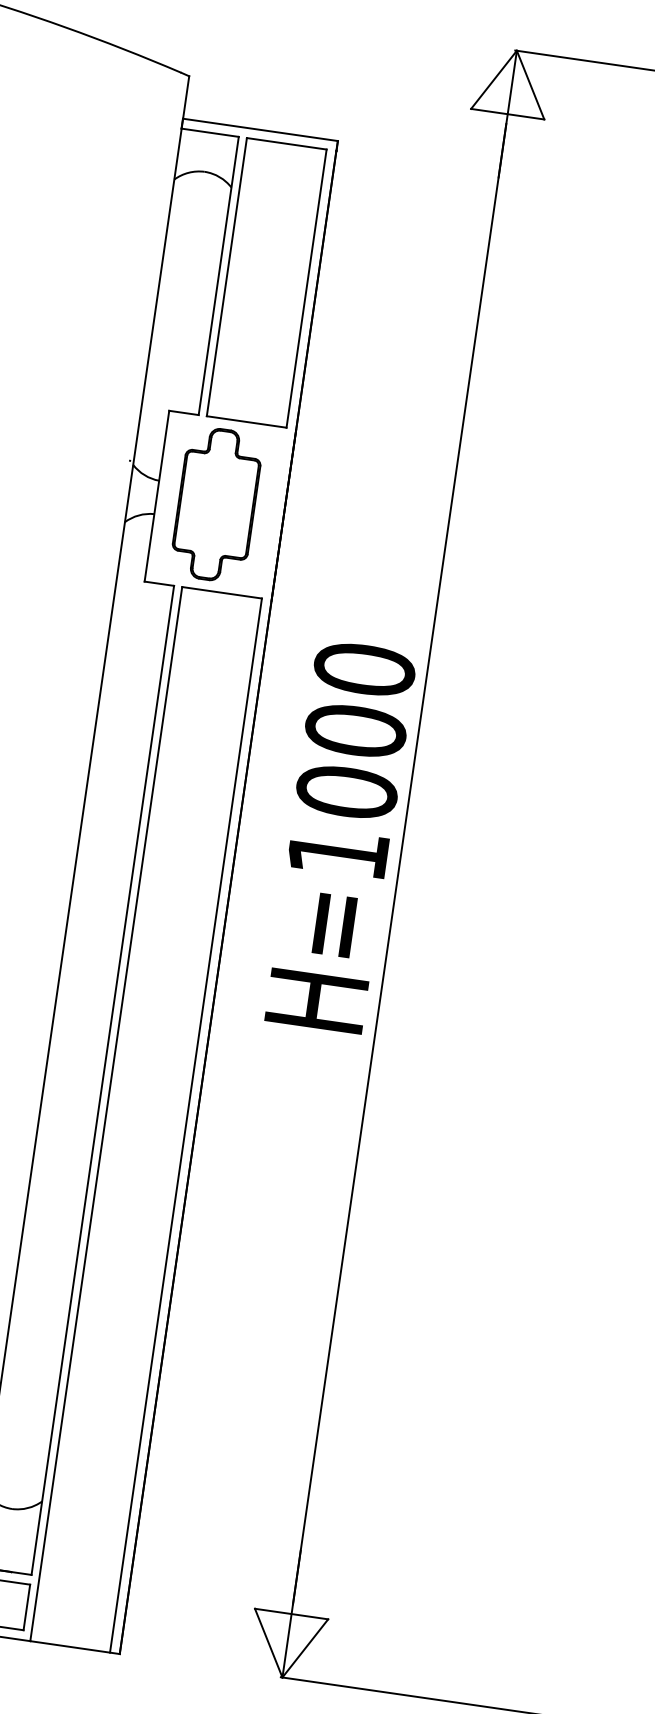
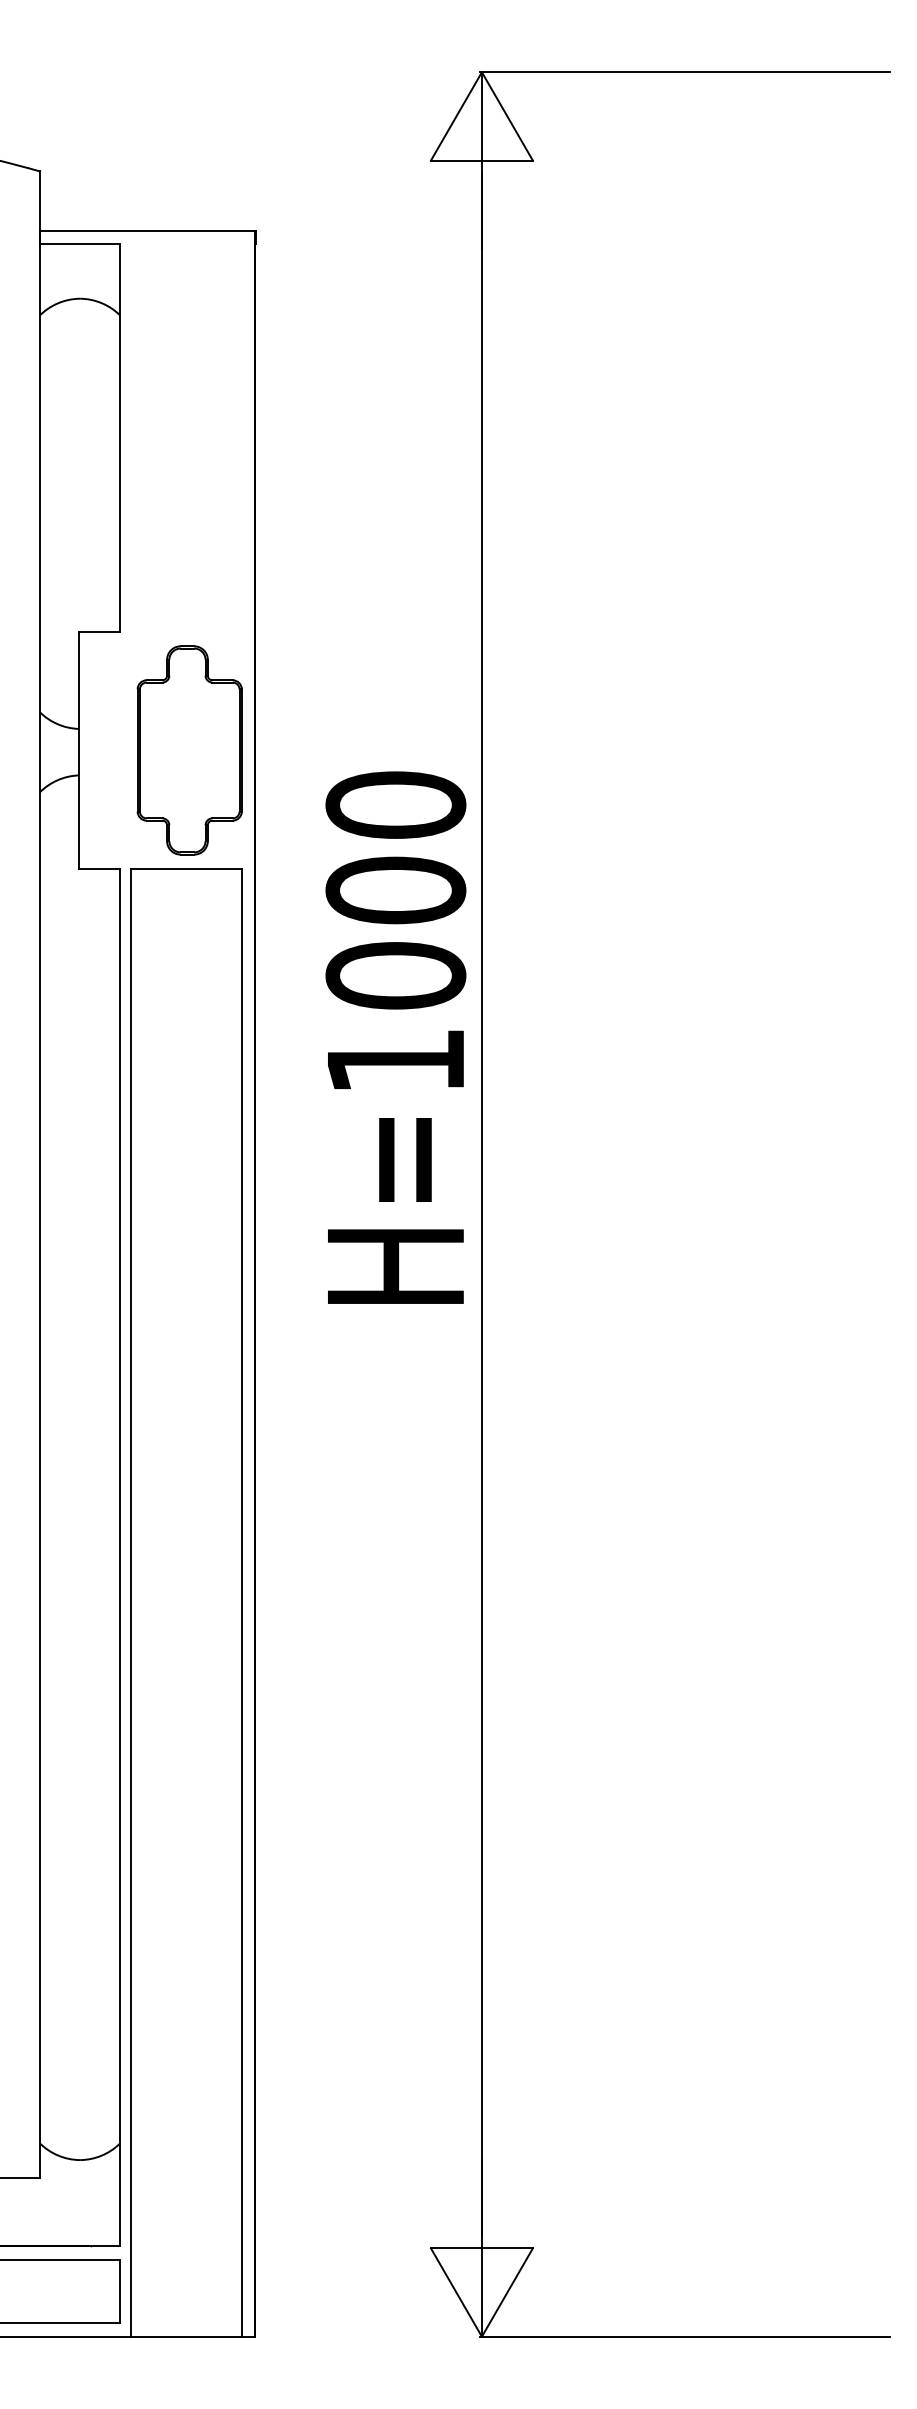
part: (266, 282) -> (186, 437), removed
part: (216, 504) -> (189, 750), moved
text: (340, 836) -> (395, 1037), moved

